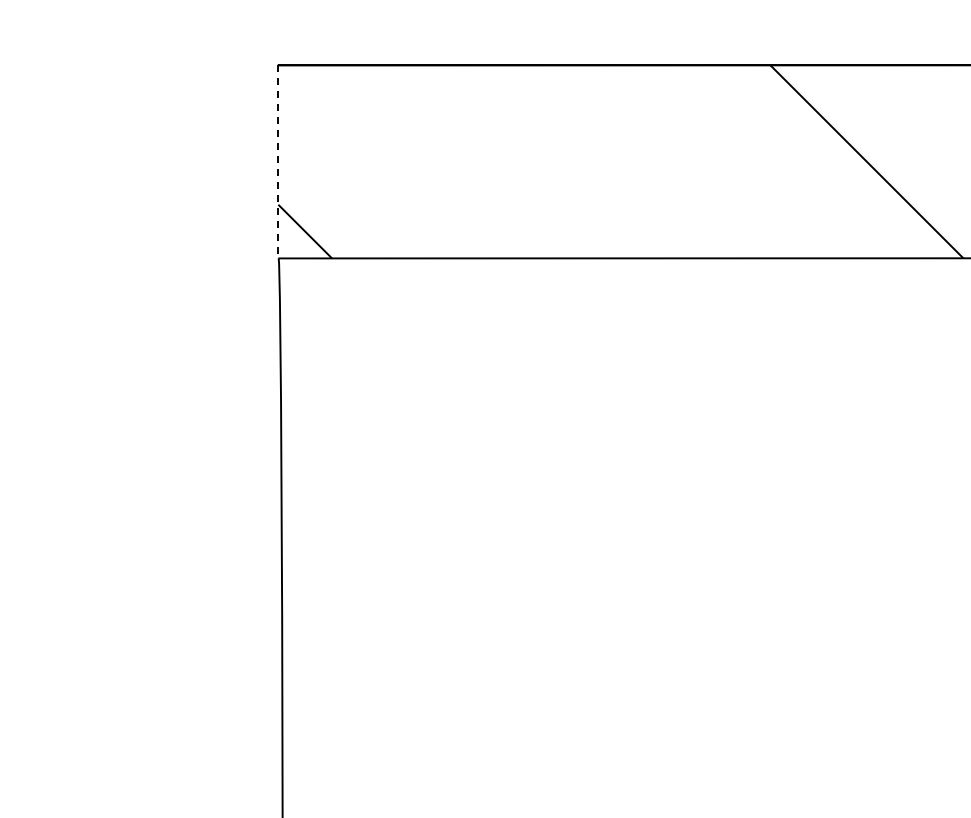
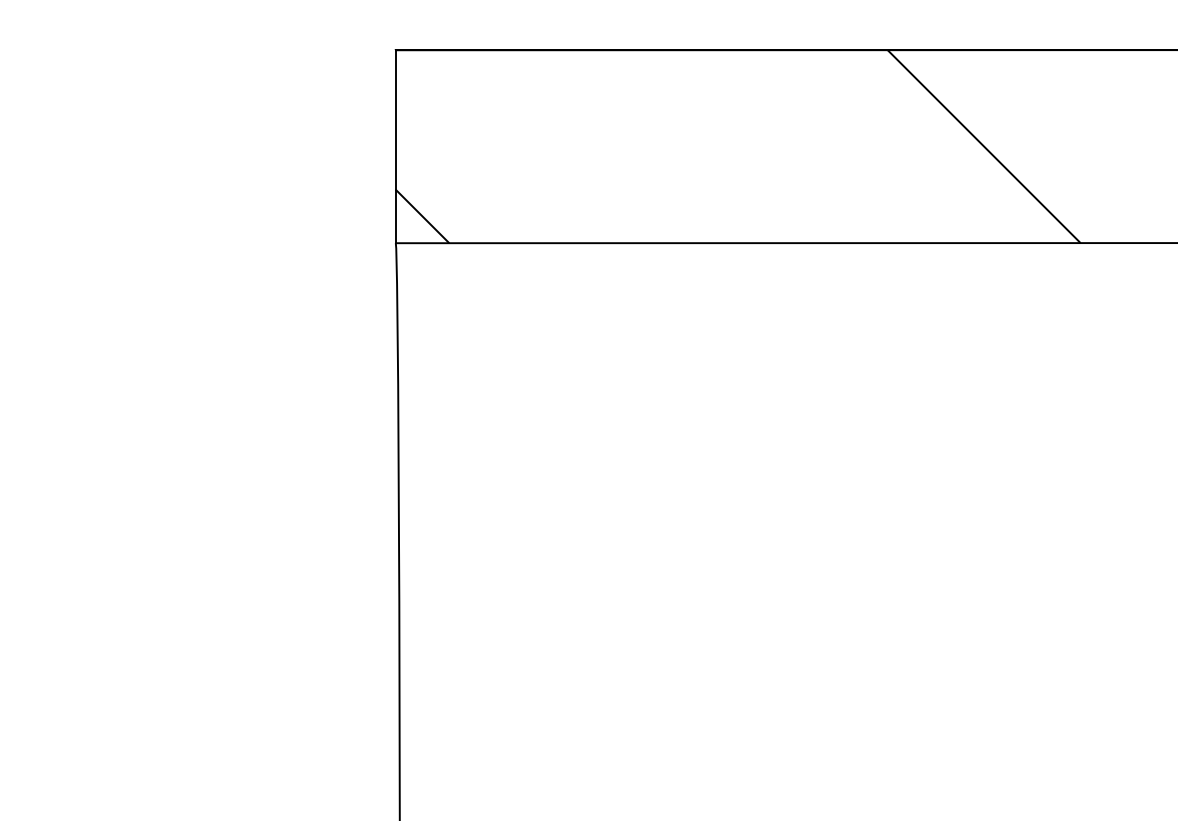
line: (278, 162) -> (395, 147), dashed -> solid

